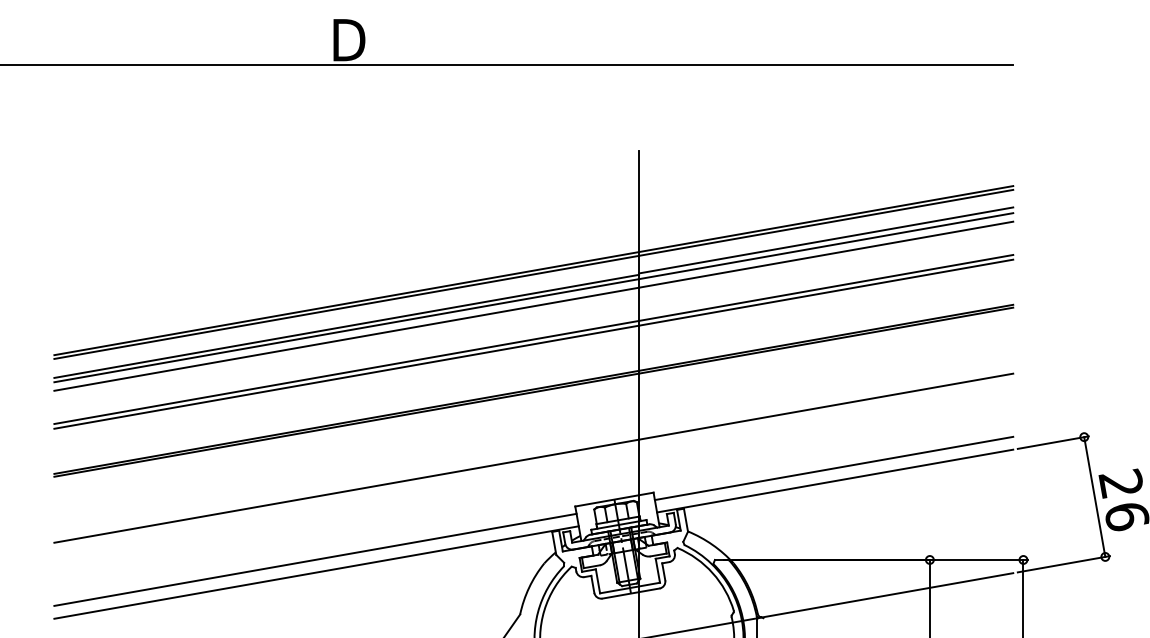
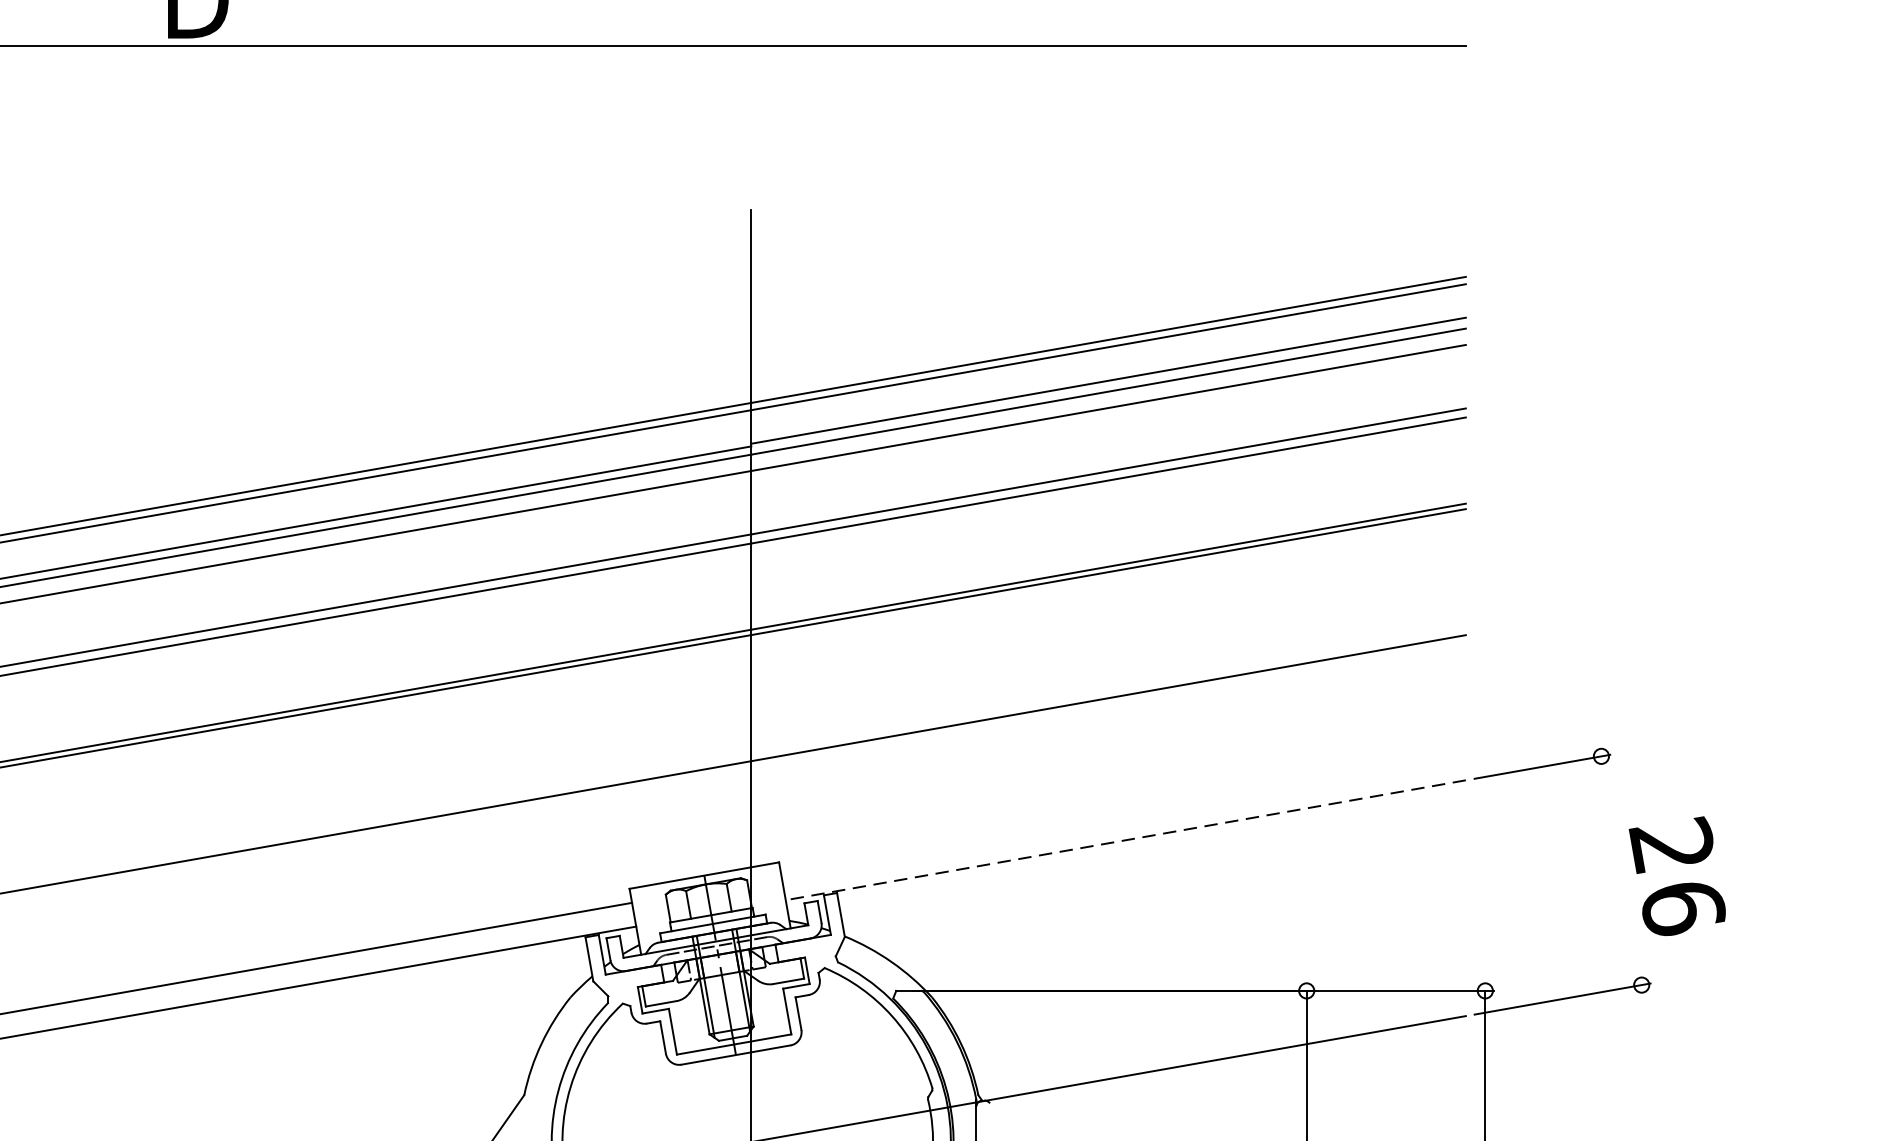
line: (833, 468) -> (1122, 816), removed
line: (835, 481) -> (1126, 841), solid -> dashed
line: (1094, 496) -> (1621, 869), removed

